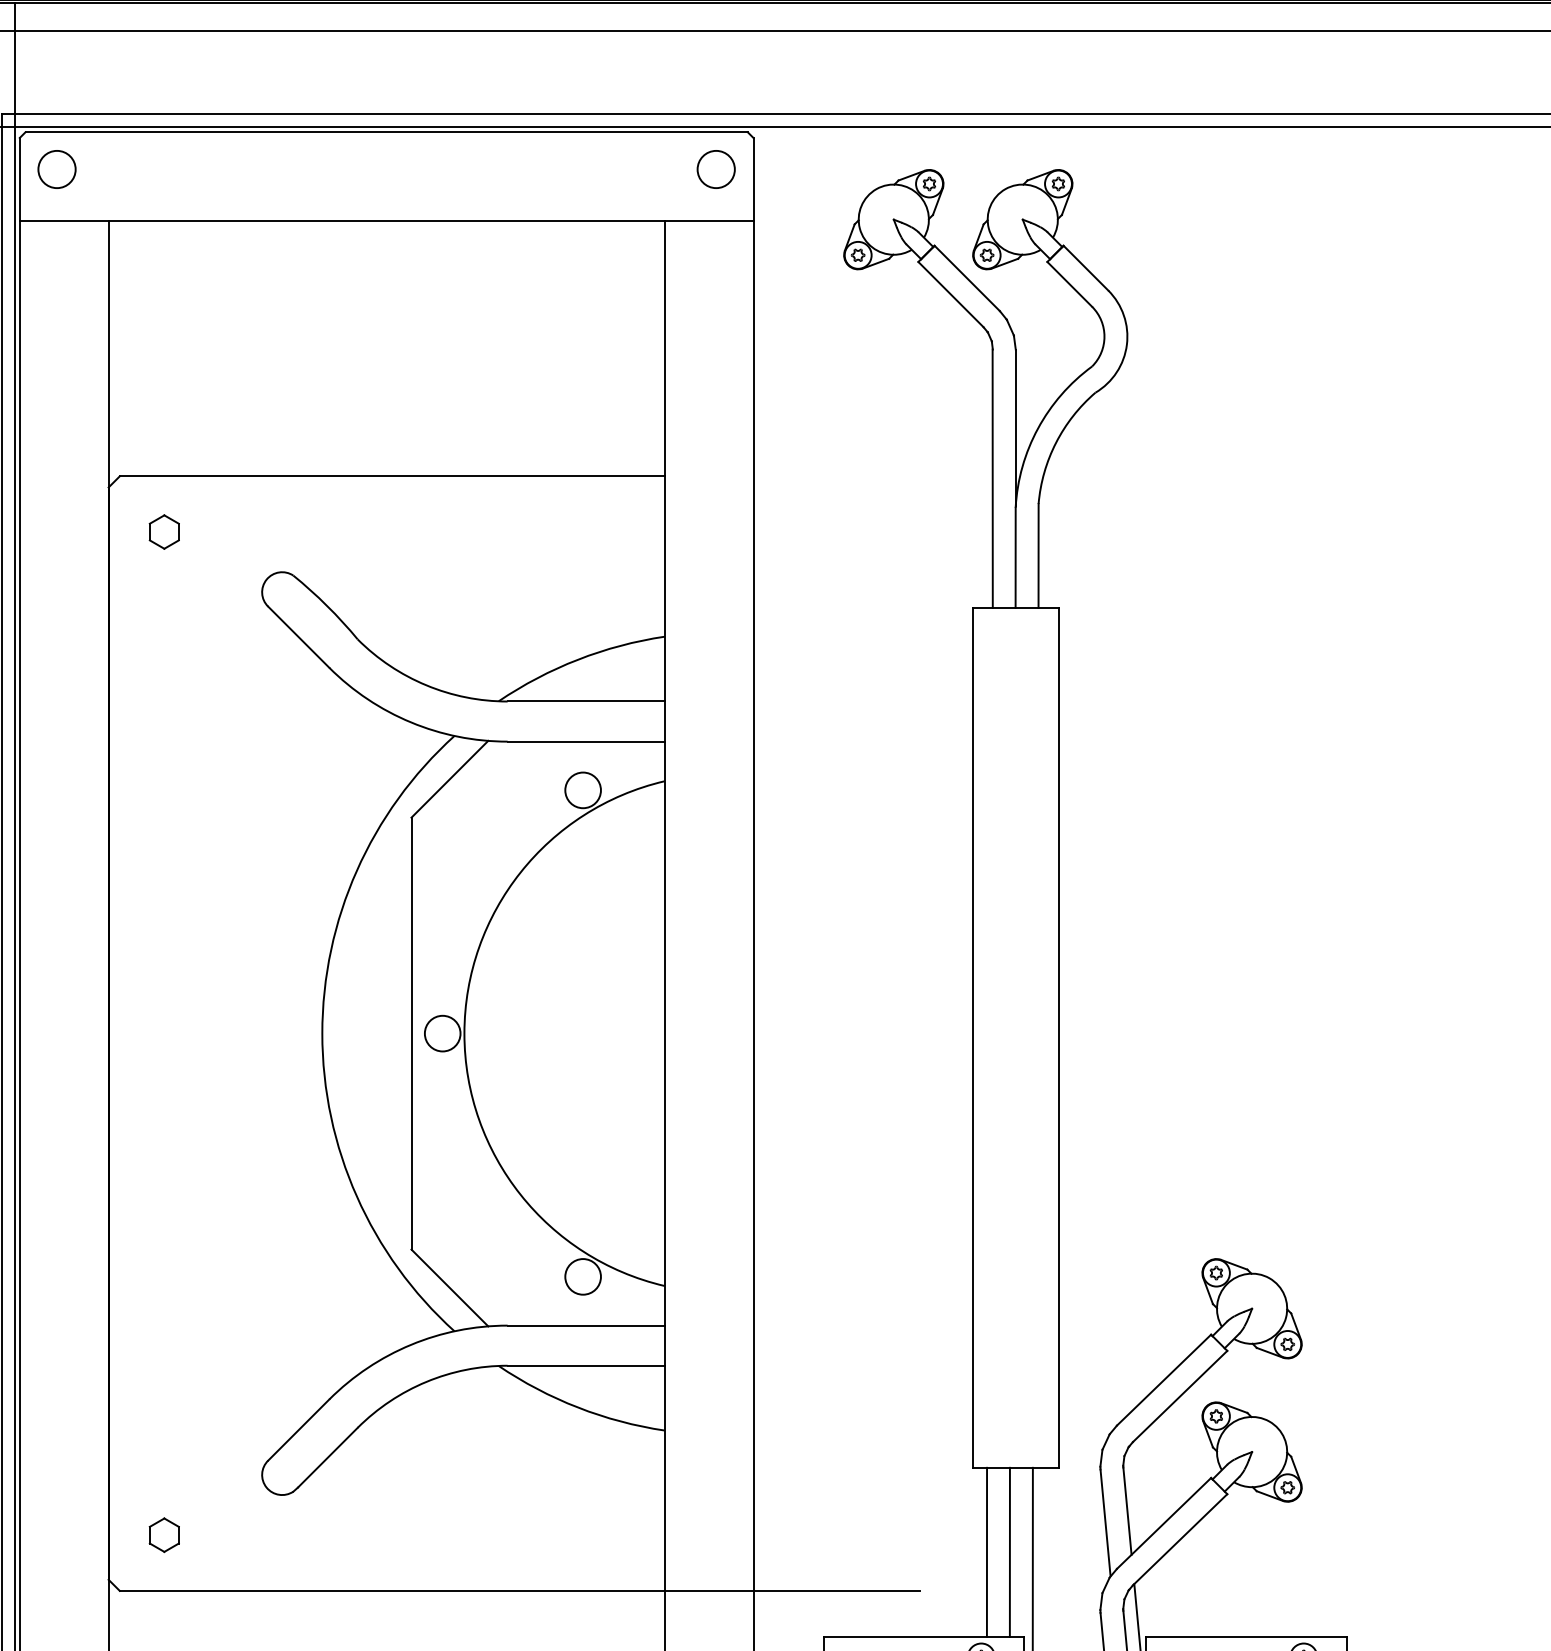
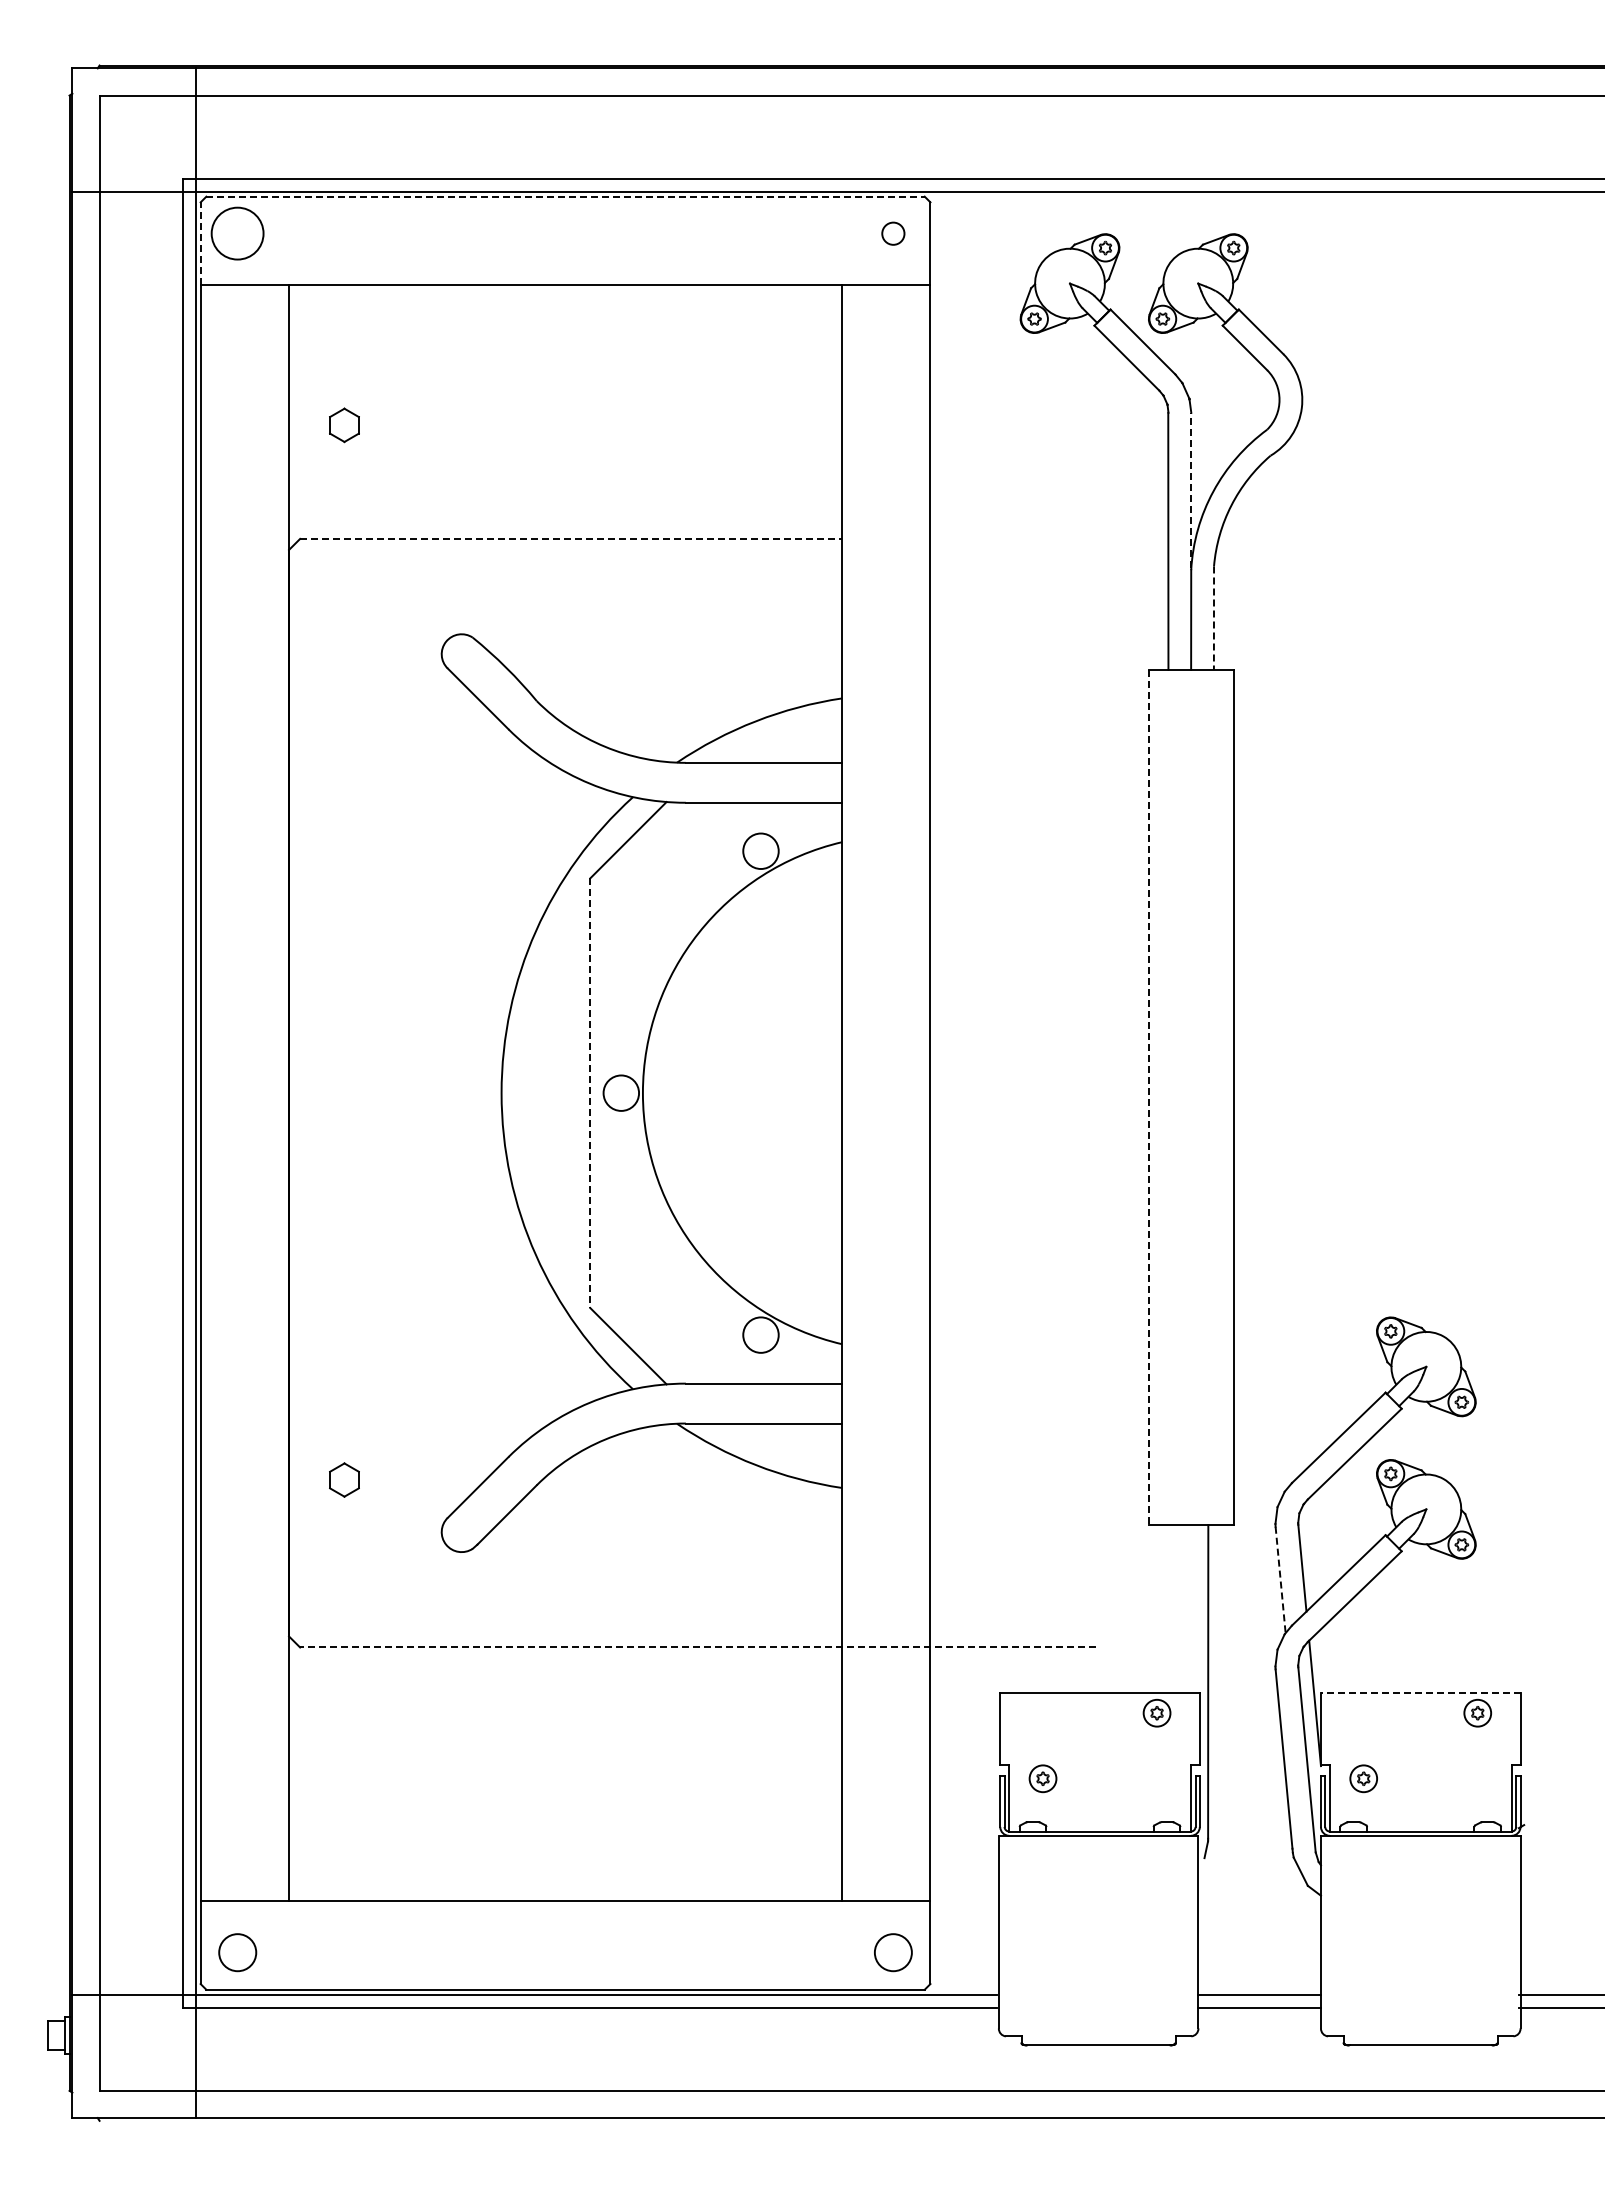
line: (387, 132) -> (566, 196), solid -> dashed
circle: (56, 169) -> (237, 233), size x1.4
circle: (715, 169) -> (892, 233), size x0.6
line: (19, 179) -> (200, 243), solid -> dashed
line: (1015, 427) -> (1191, 490), solid -> dashed
line: (392, 475) -> (571, 538), solid -> dashed
part: (164, 532) -> (344, 425), moved
line: (1038, 556) -> (1213, 618), solid -> dashed
line: (411, 1033) -> (590, 1093), solid -> dashed
line: (972, 1037) -> (1148, 1097), solid -> dashed
line: (1105, 1523) -> (1280, 1580), solid -> dashed
part: (164, 1534) -> (344, 1479), moved
line: (986, 1552) -> (1162, 1609), removed
line: (1009, 1552) -> (1185, 1609), removed
line: (519, 1590) -> (697, 1647), solid -> dashed
line: (1246, 1637) -> (1420, 1693), solid -> dashed

